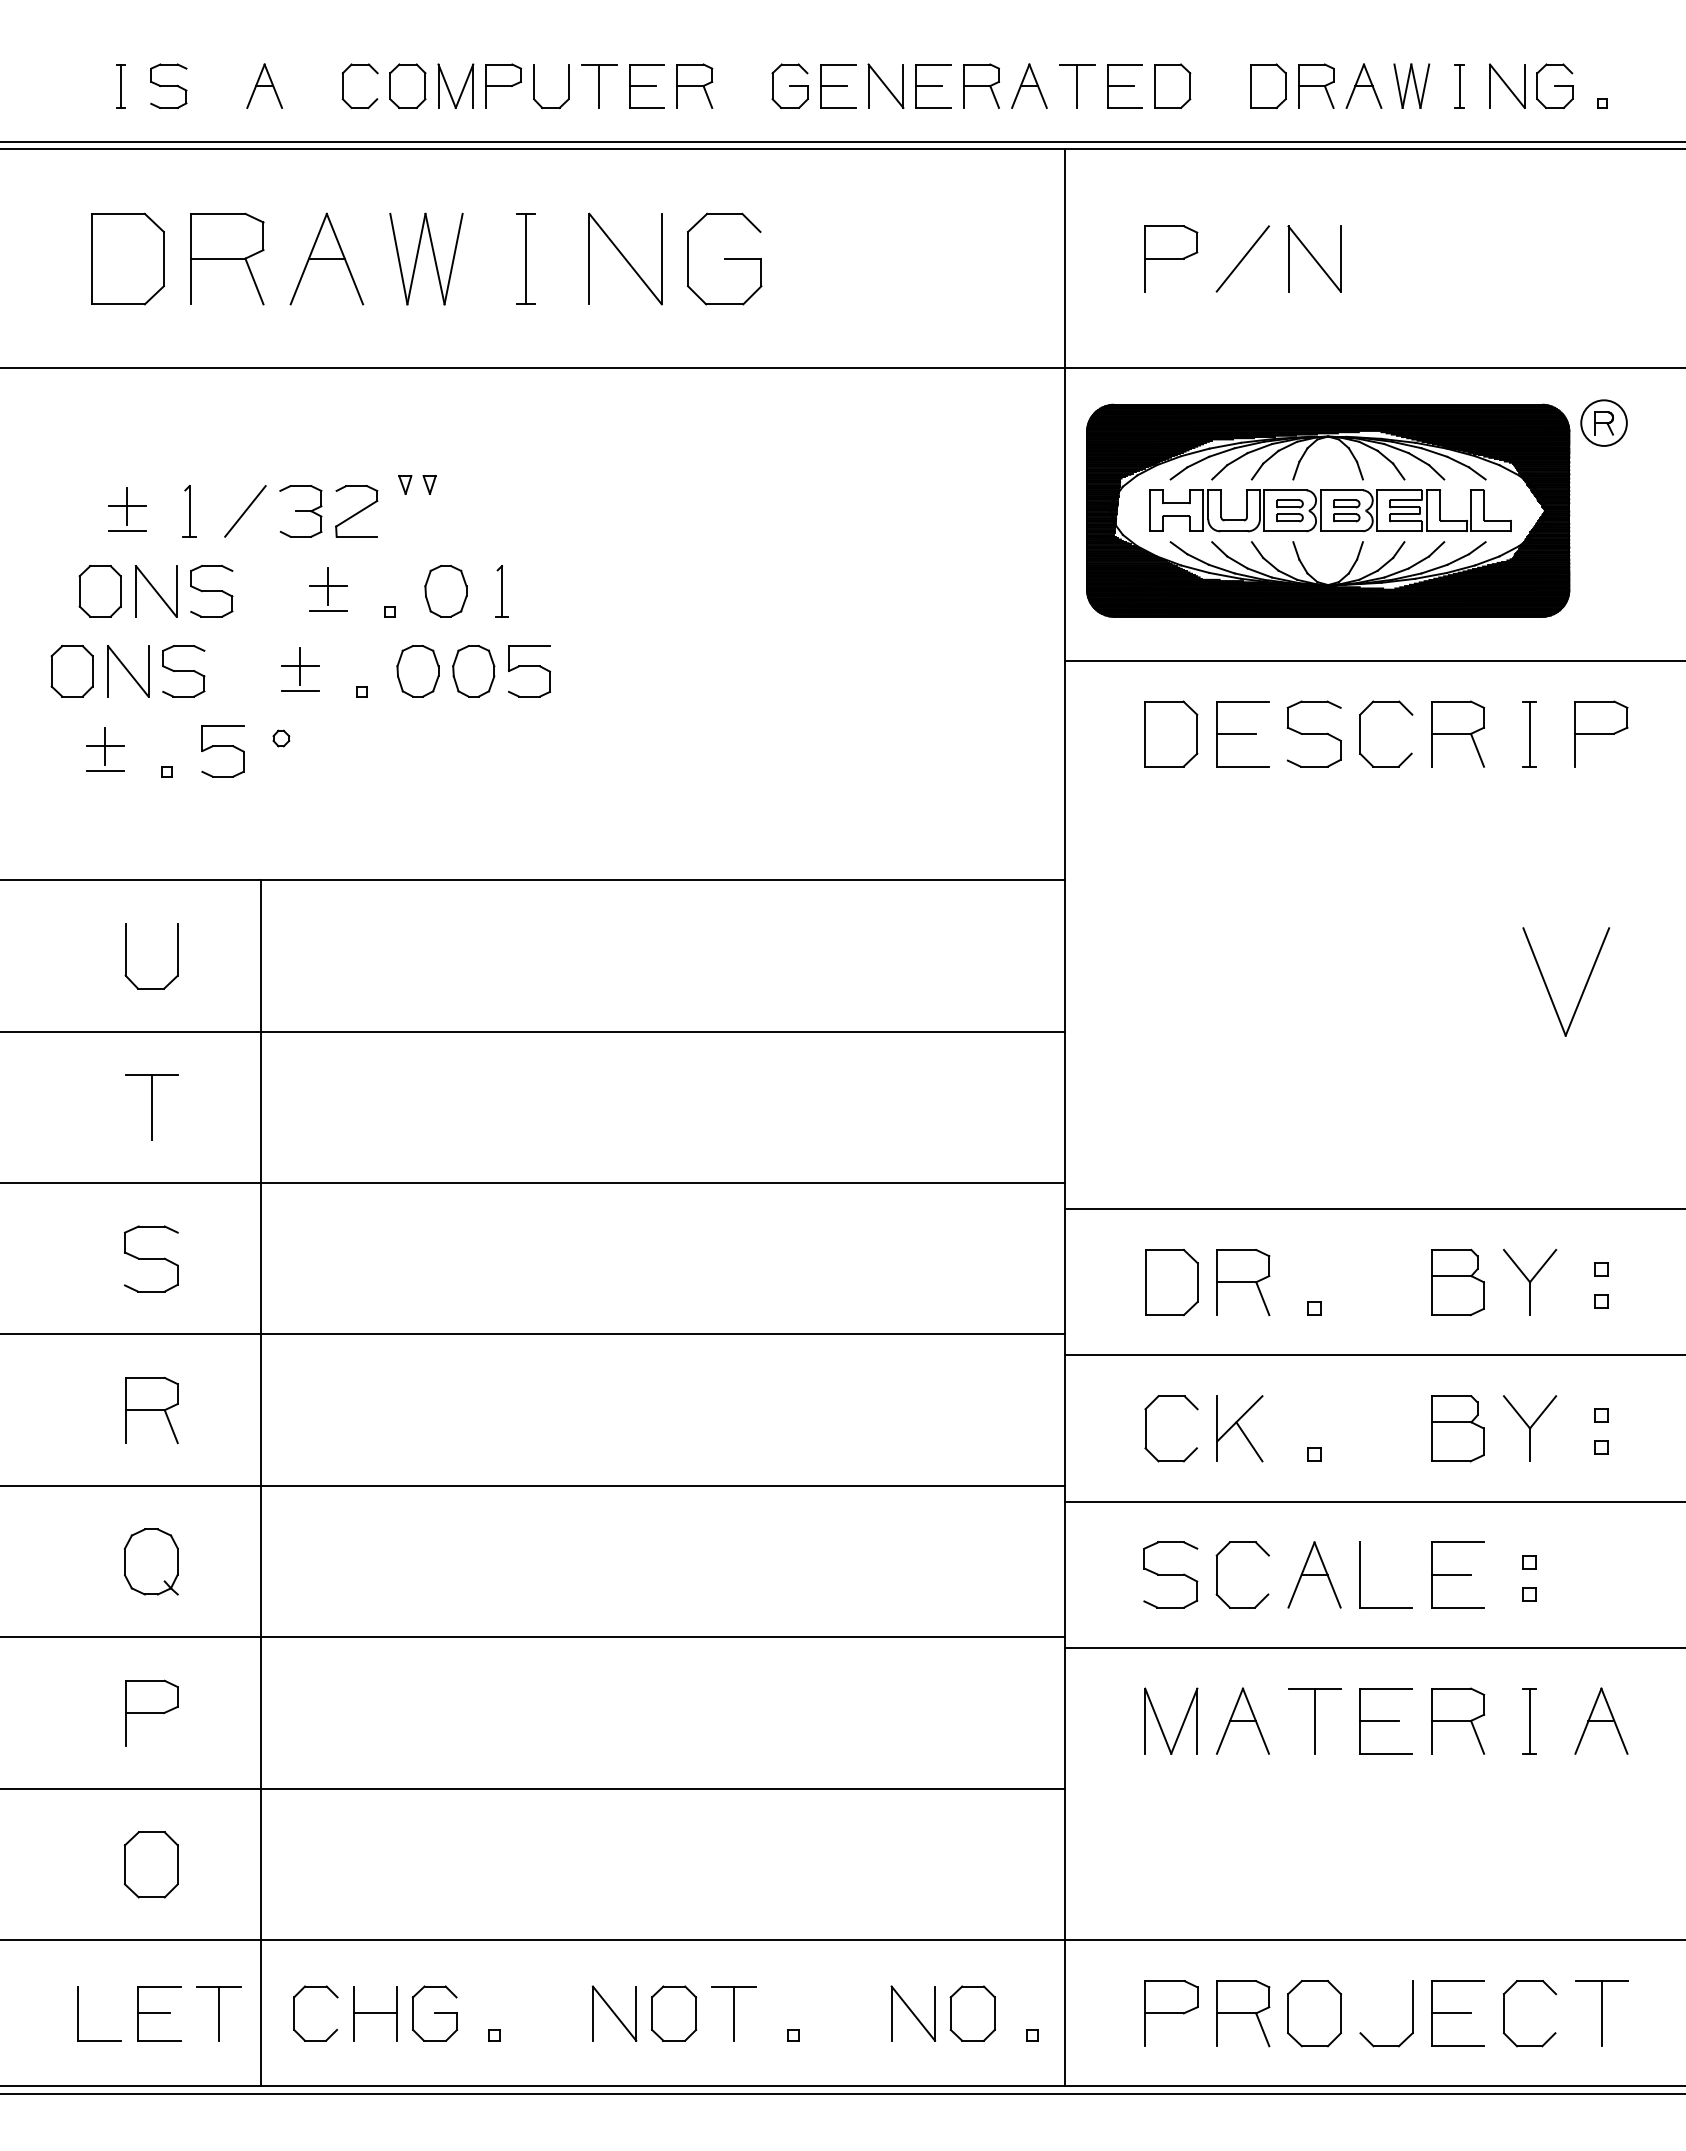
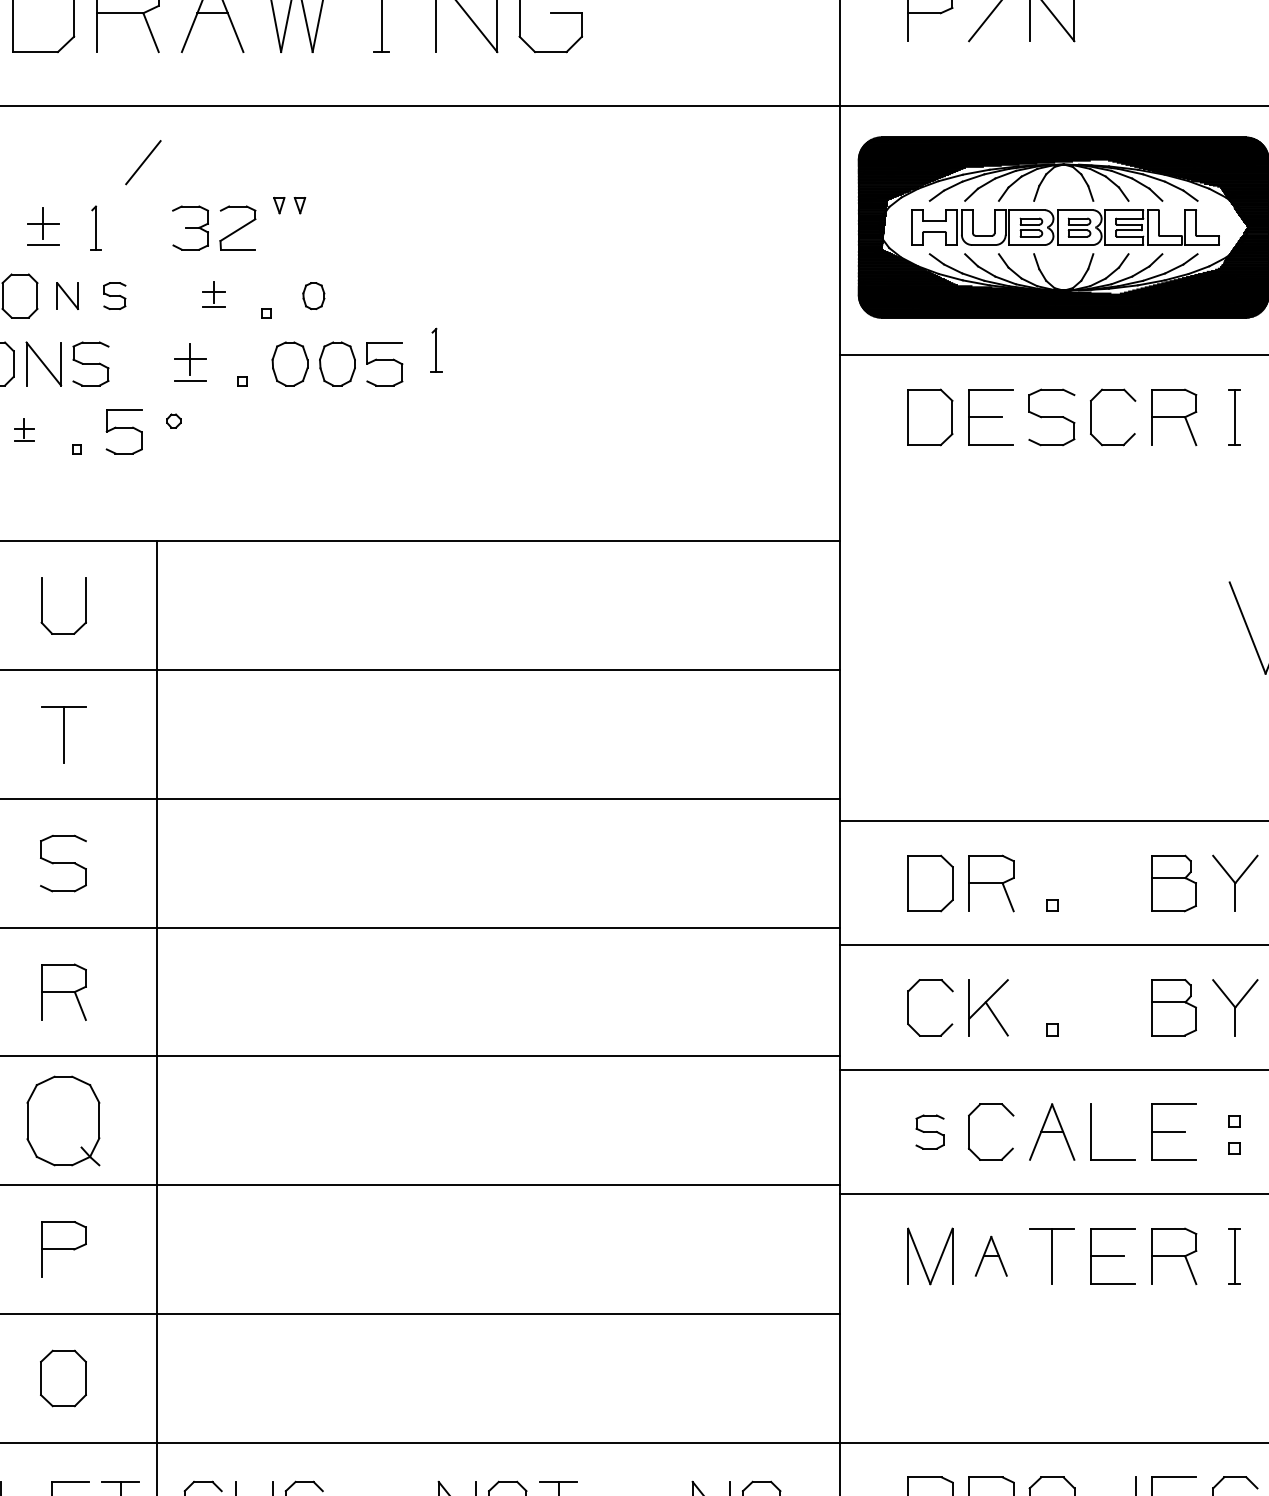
line: (245, 511) -> (143, 162), moved
part: (328, 589) -> (214, 294), size x0.7
part: (156, 591) -> (67, 296), size x0.6
part: (211, 591) -> (114, 296), size x0.6
part: (445, 591) -> (313, 296), size x0.6
part: (501, 591) -> (435, 350), moved
part: (105, 749) -> (24, 430), size x0.6
part: (151, 1561) -> (63, 1120), size x1.6
part: (1170, 1574) -> (929, 1131), size x0.6
part: (1242, 1720) -> (990, 1255), size x0.7

